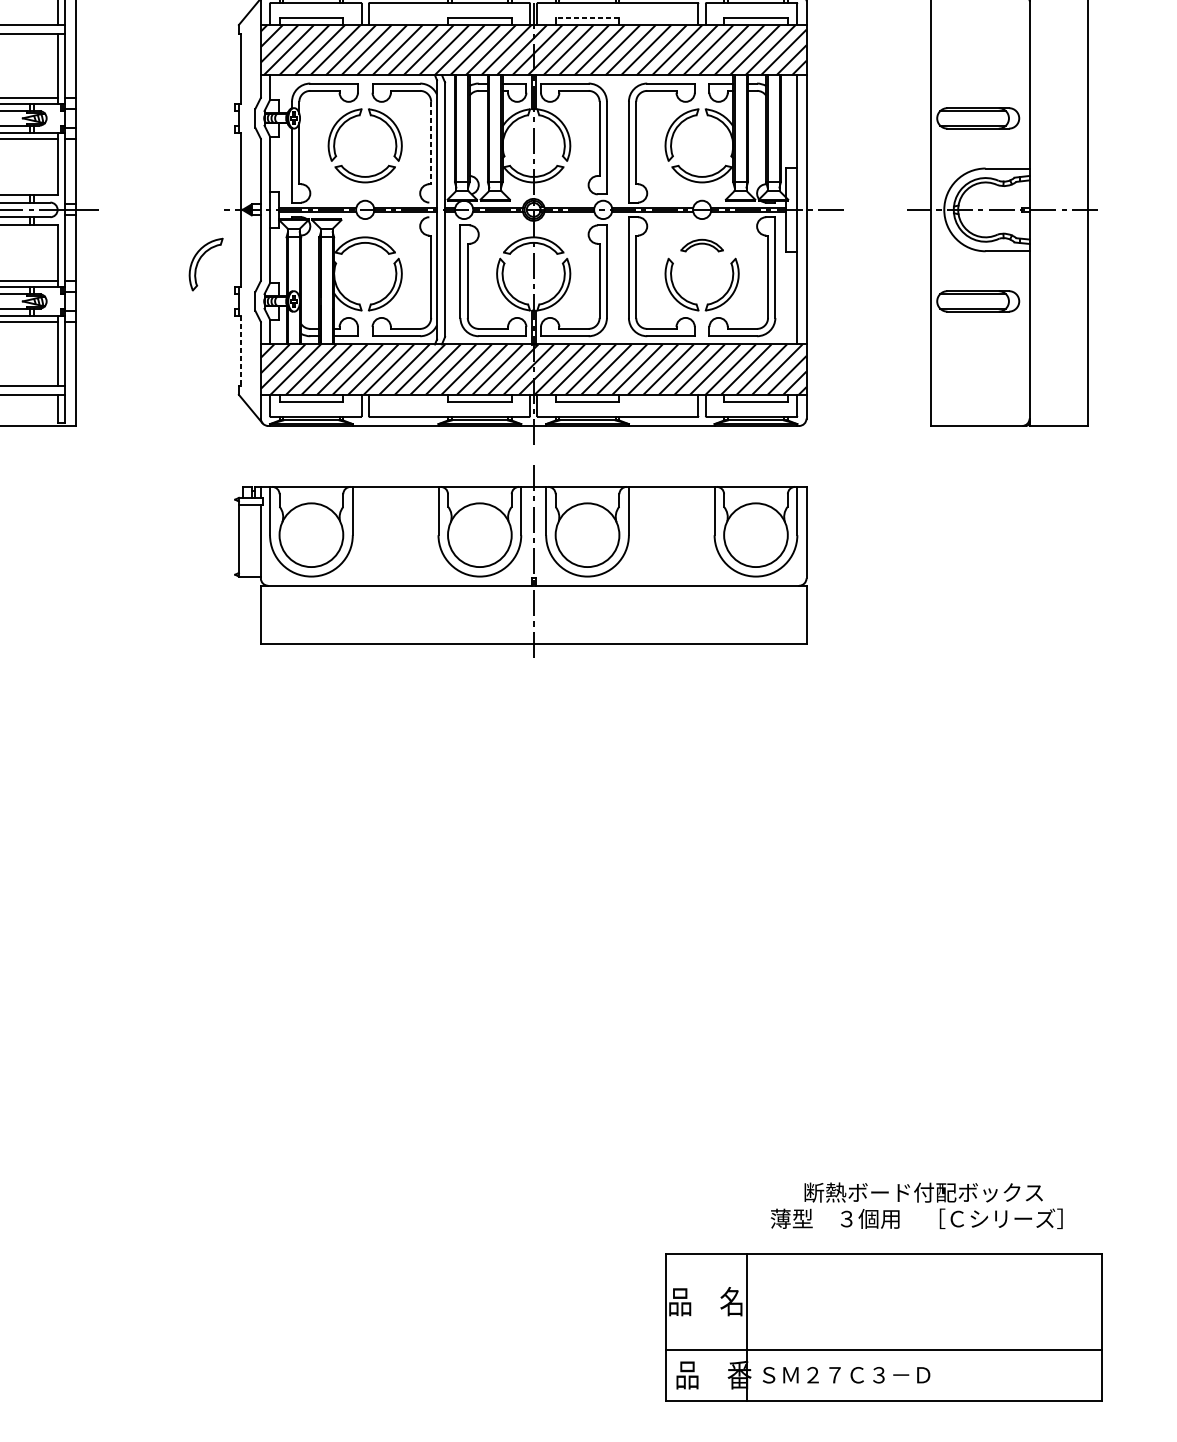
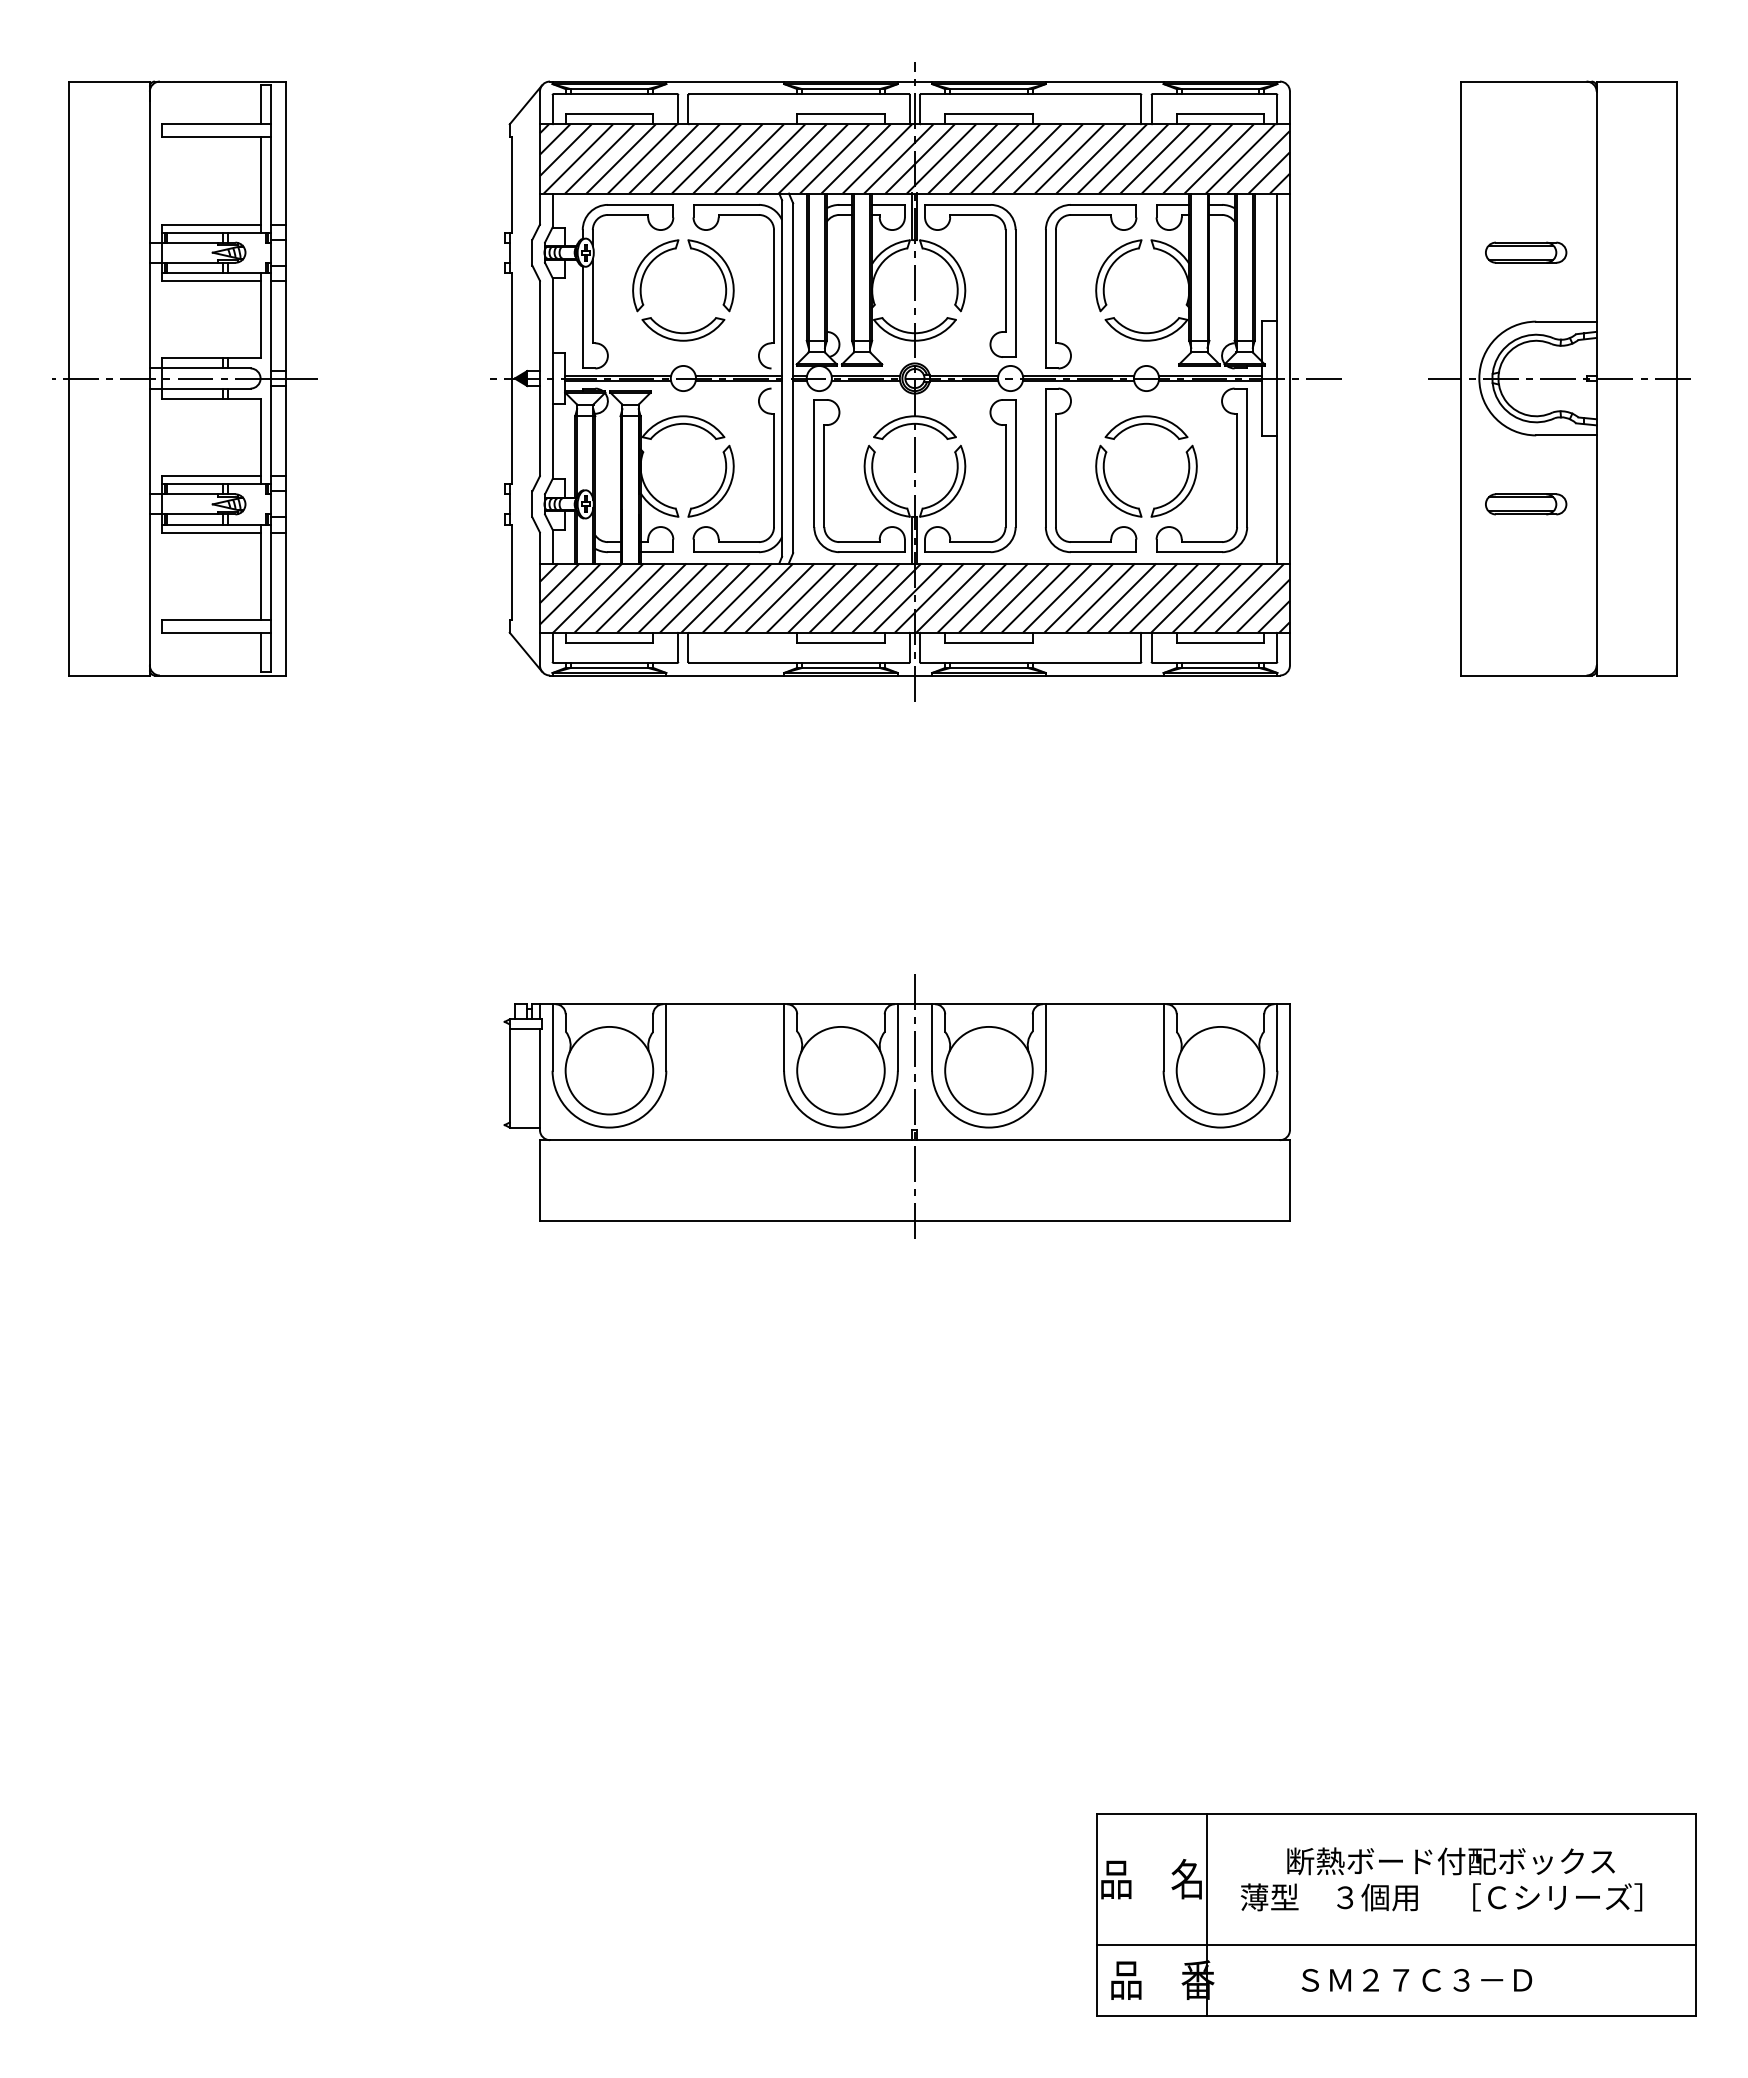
line: (587, 17) -> (988, 114), dashed -> solid
part: (978, 118) -> (1526, 252), size x0.71
line: (431, 142) -> (774, 286), dashed -> solid
part: (702, 245) -> (1146, 427), size x1.43
part: (199, 261) -> (455, 449), removed
part: (978, 301) -> (1526, 504), size x0.71
line: (240, 351) -> (512, 572), dashed -> solid
part: (520, 561) -> (896, 1106), moved
text: (916, 1205) -> (1441, 1879), moved
text: (846, 1375) -> (1416, 1980), moved

